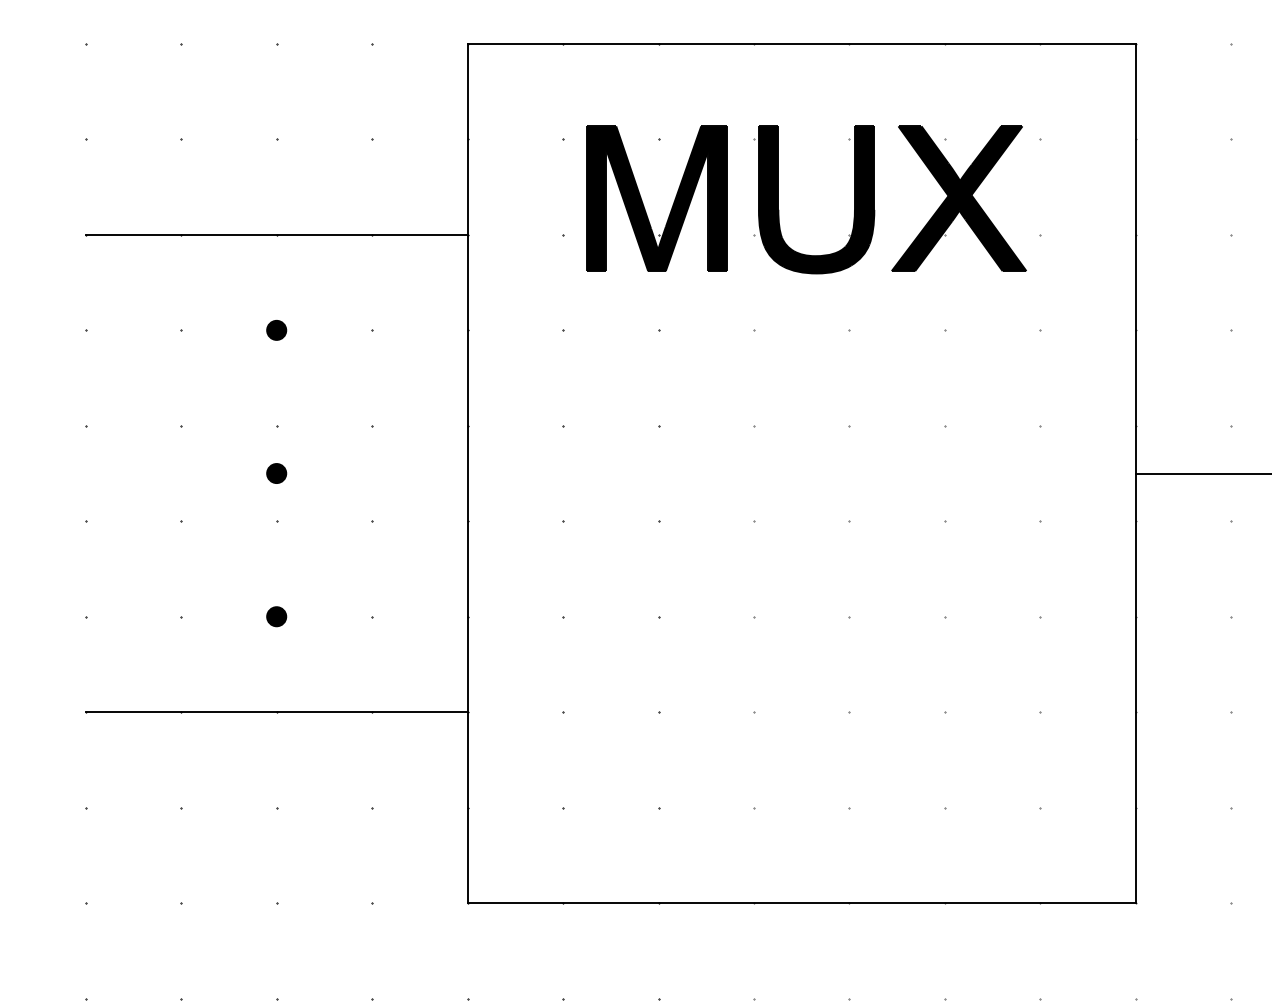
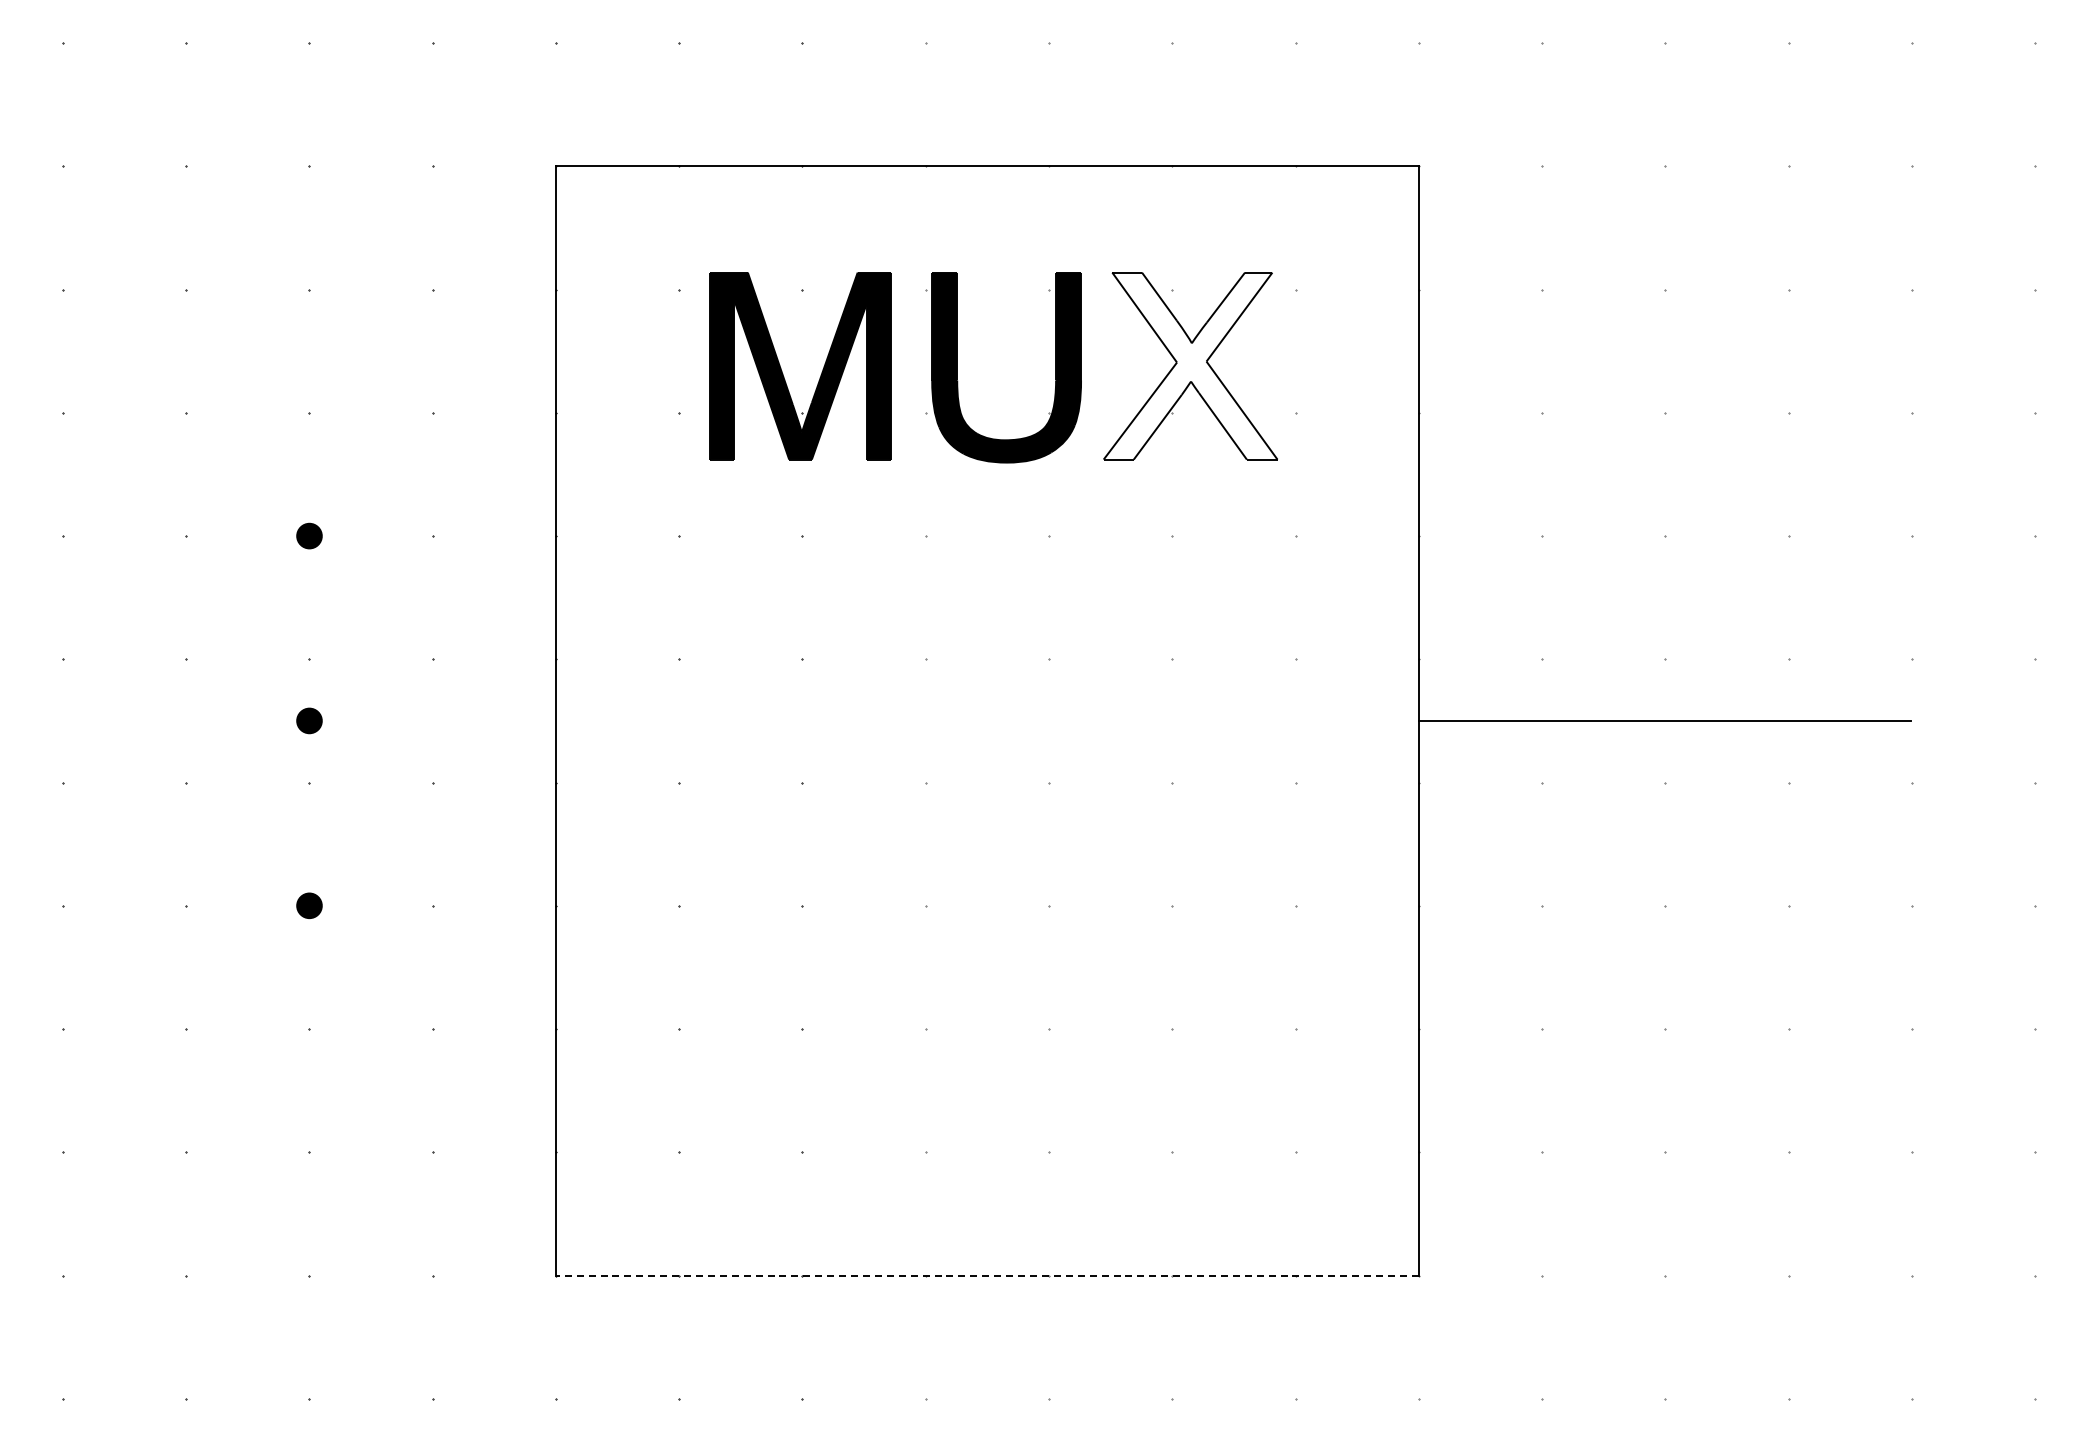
fill: (959, 198) -> (1190, 365), removed
line: (276, 234) -> (309, 412), removed
line: (276, 712) -> (309, 1029), removed
line: (801, 903) -> (986, 1275), solid -> dashed

